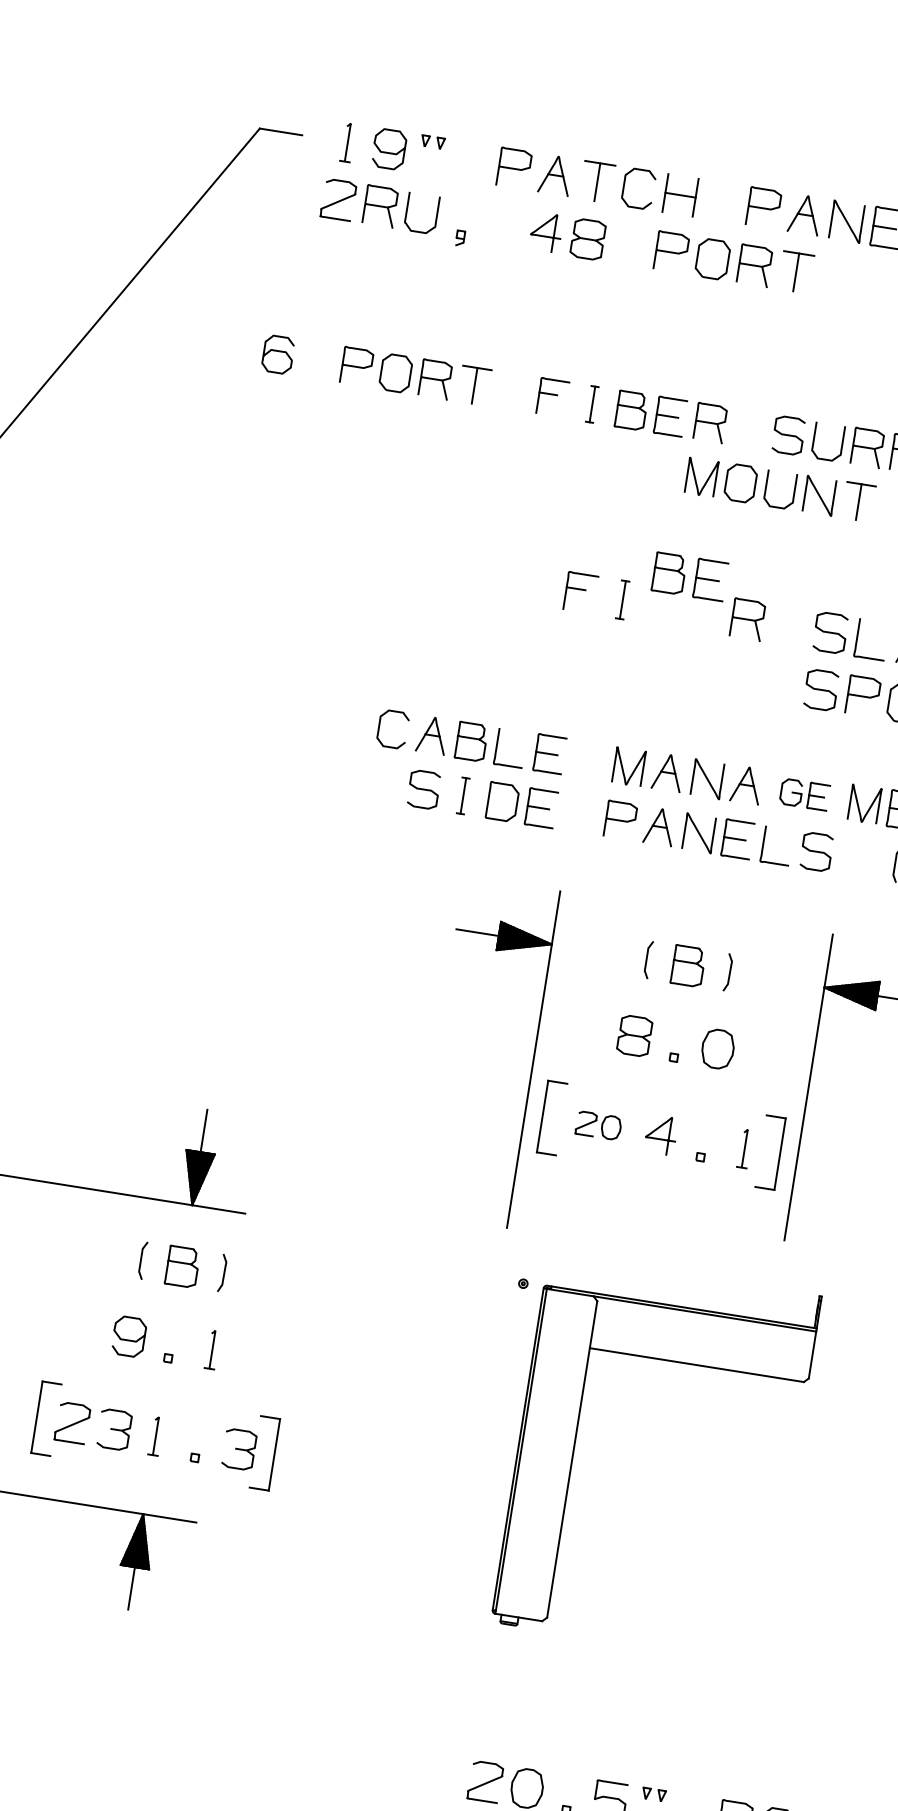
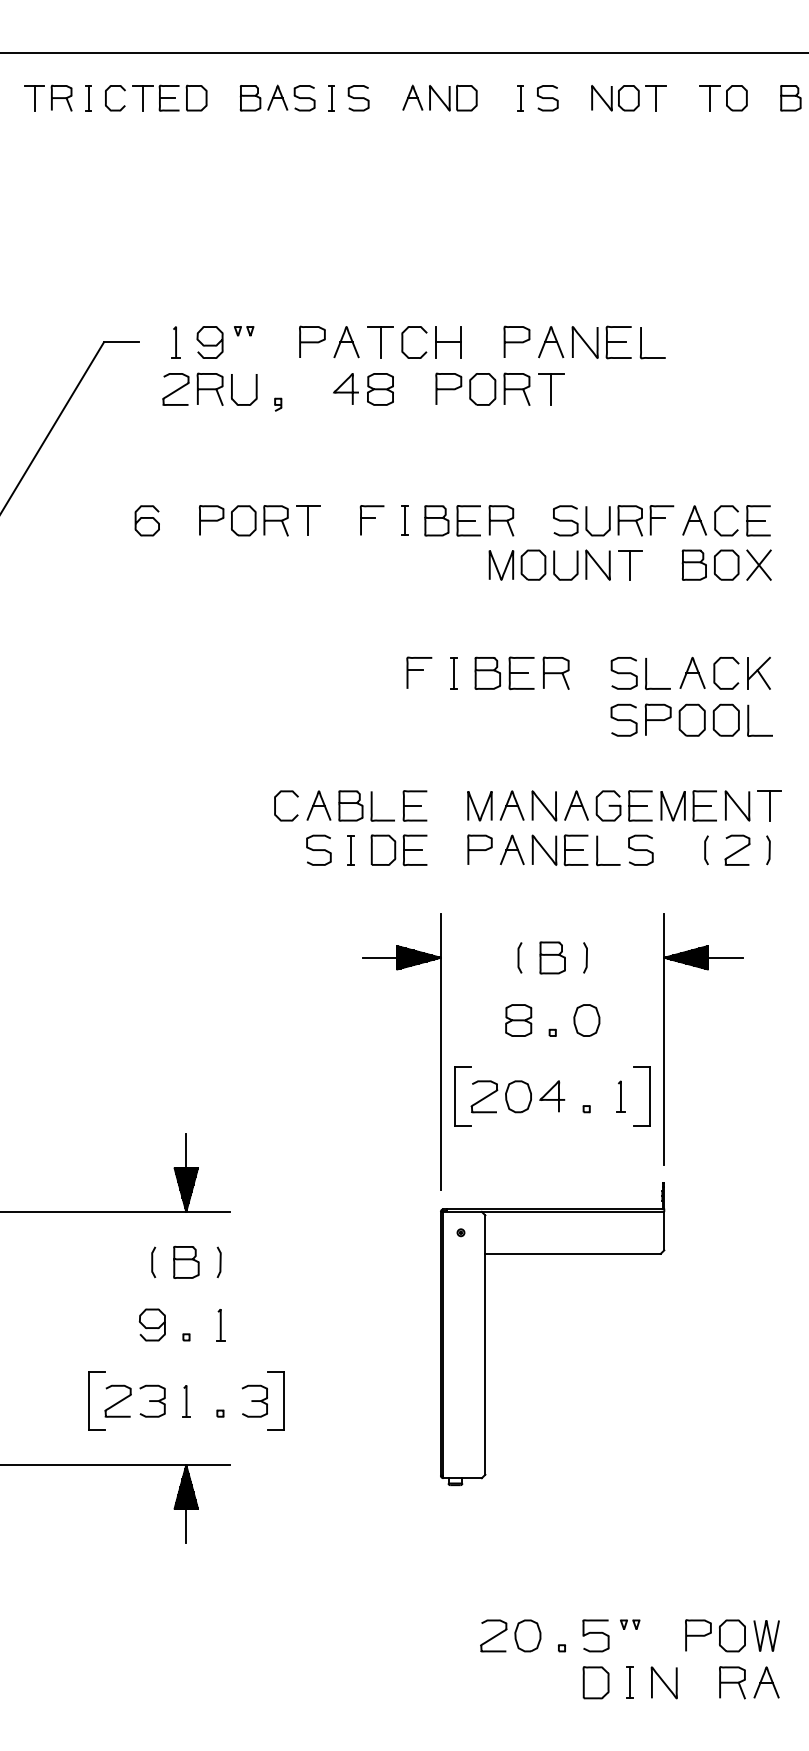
part: (689, 576) -> (504, 673), moved
part: (804, 793) -> (623, 805), size x1.43
part: (597, 1125) -> (500, 1096), size x1.67
part: (574, 1446) -> (485, 1334), moved

